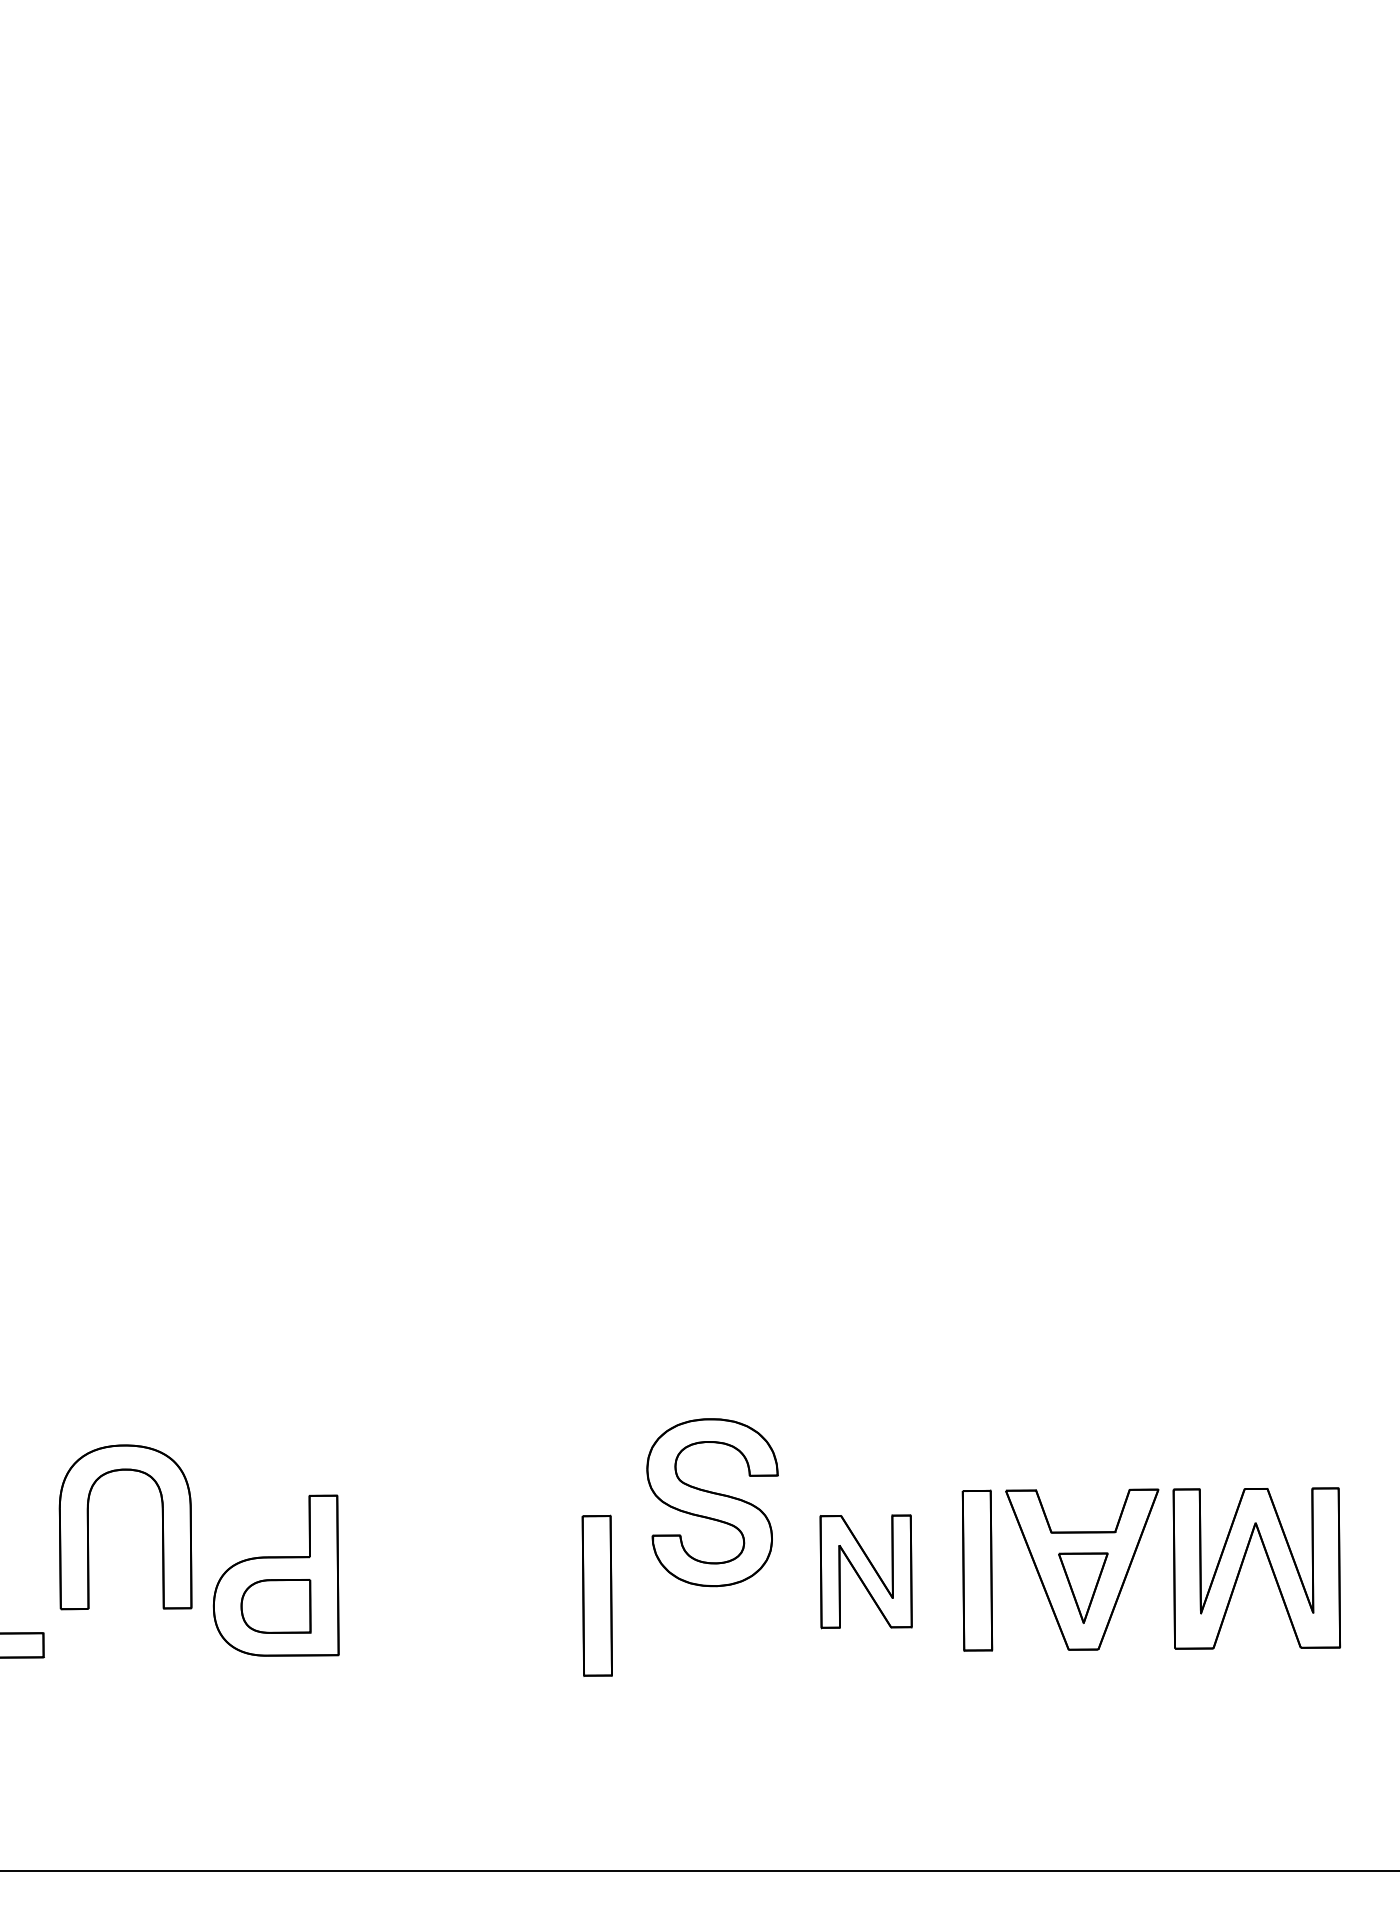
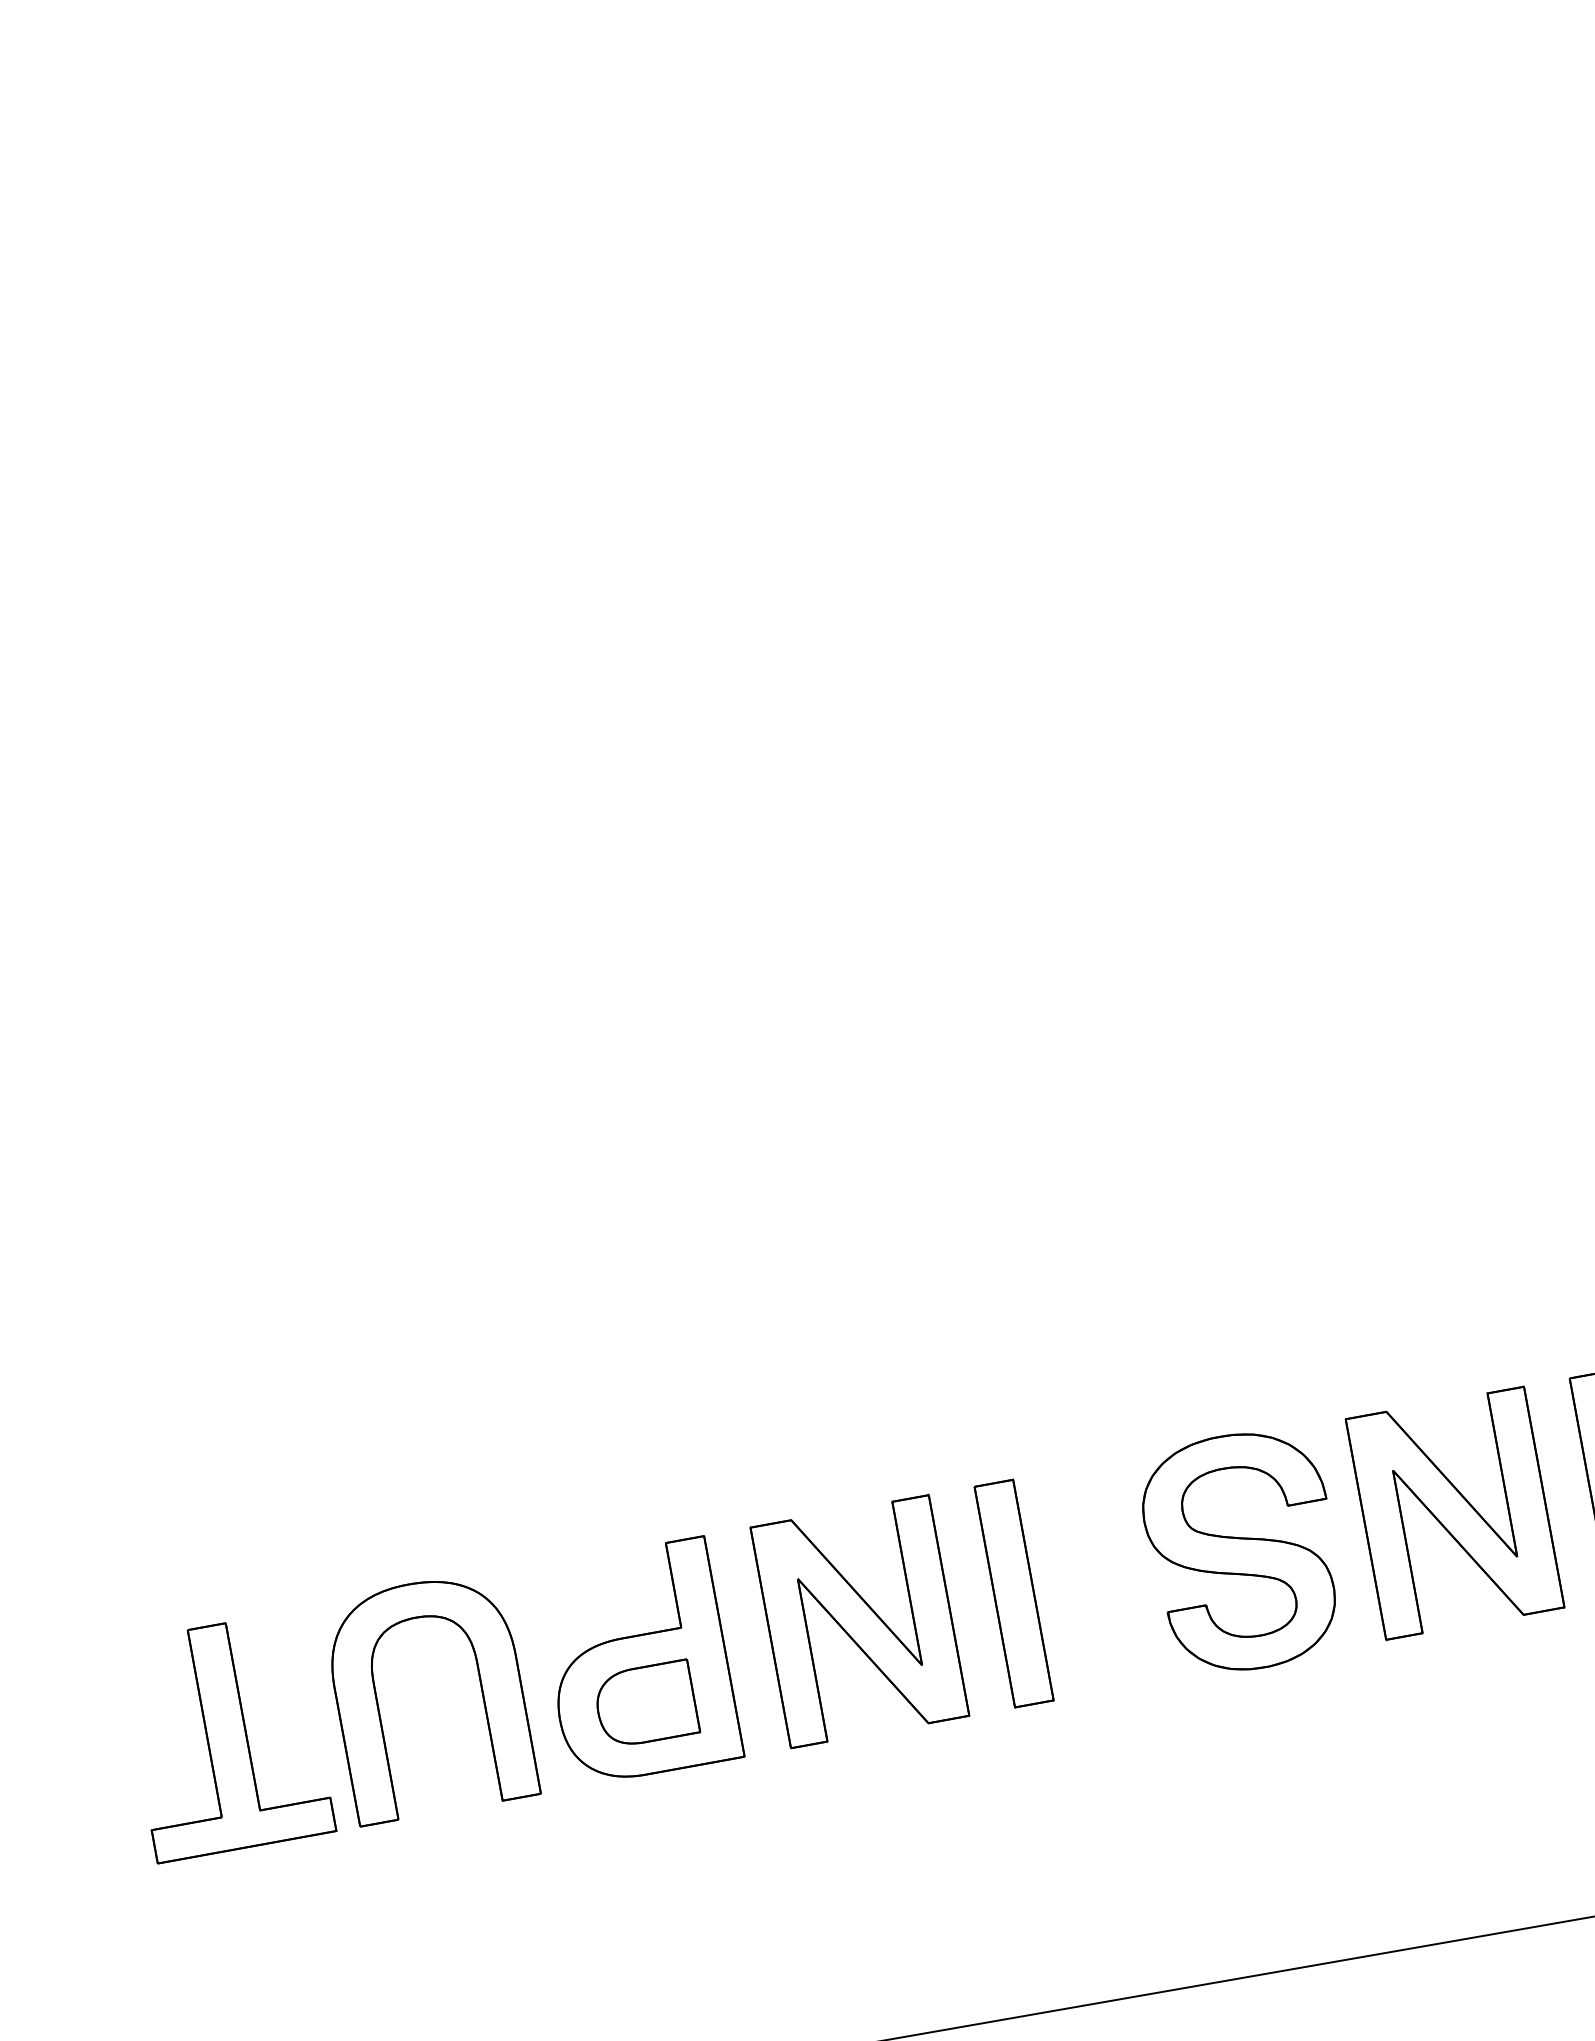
part: (712, 1502) -> (1242, 1551), moved
part: (88, 1527) -> (378, 1706), moved
part: (866, 1571) -> (1455, 1513), size x1.43
part: (435, 1574) -> (859, 1621), added
part: (596, 1595) -> (1012, 1593), moved

